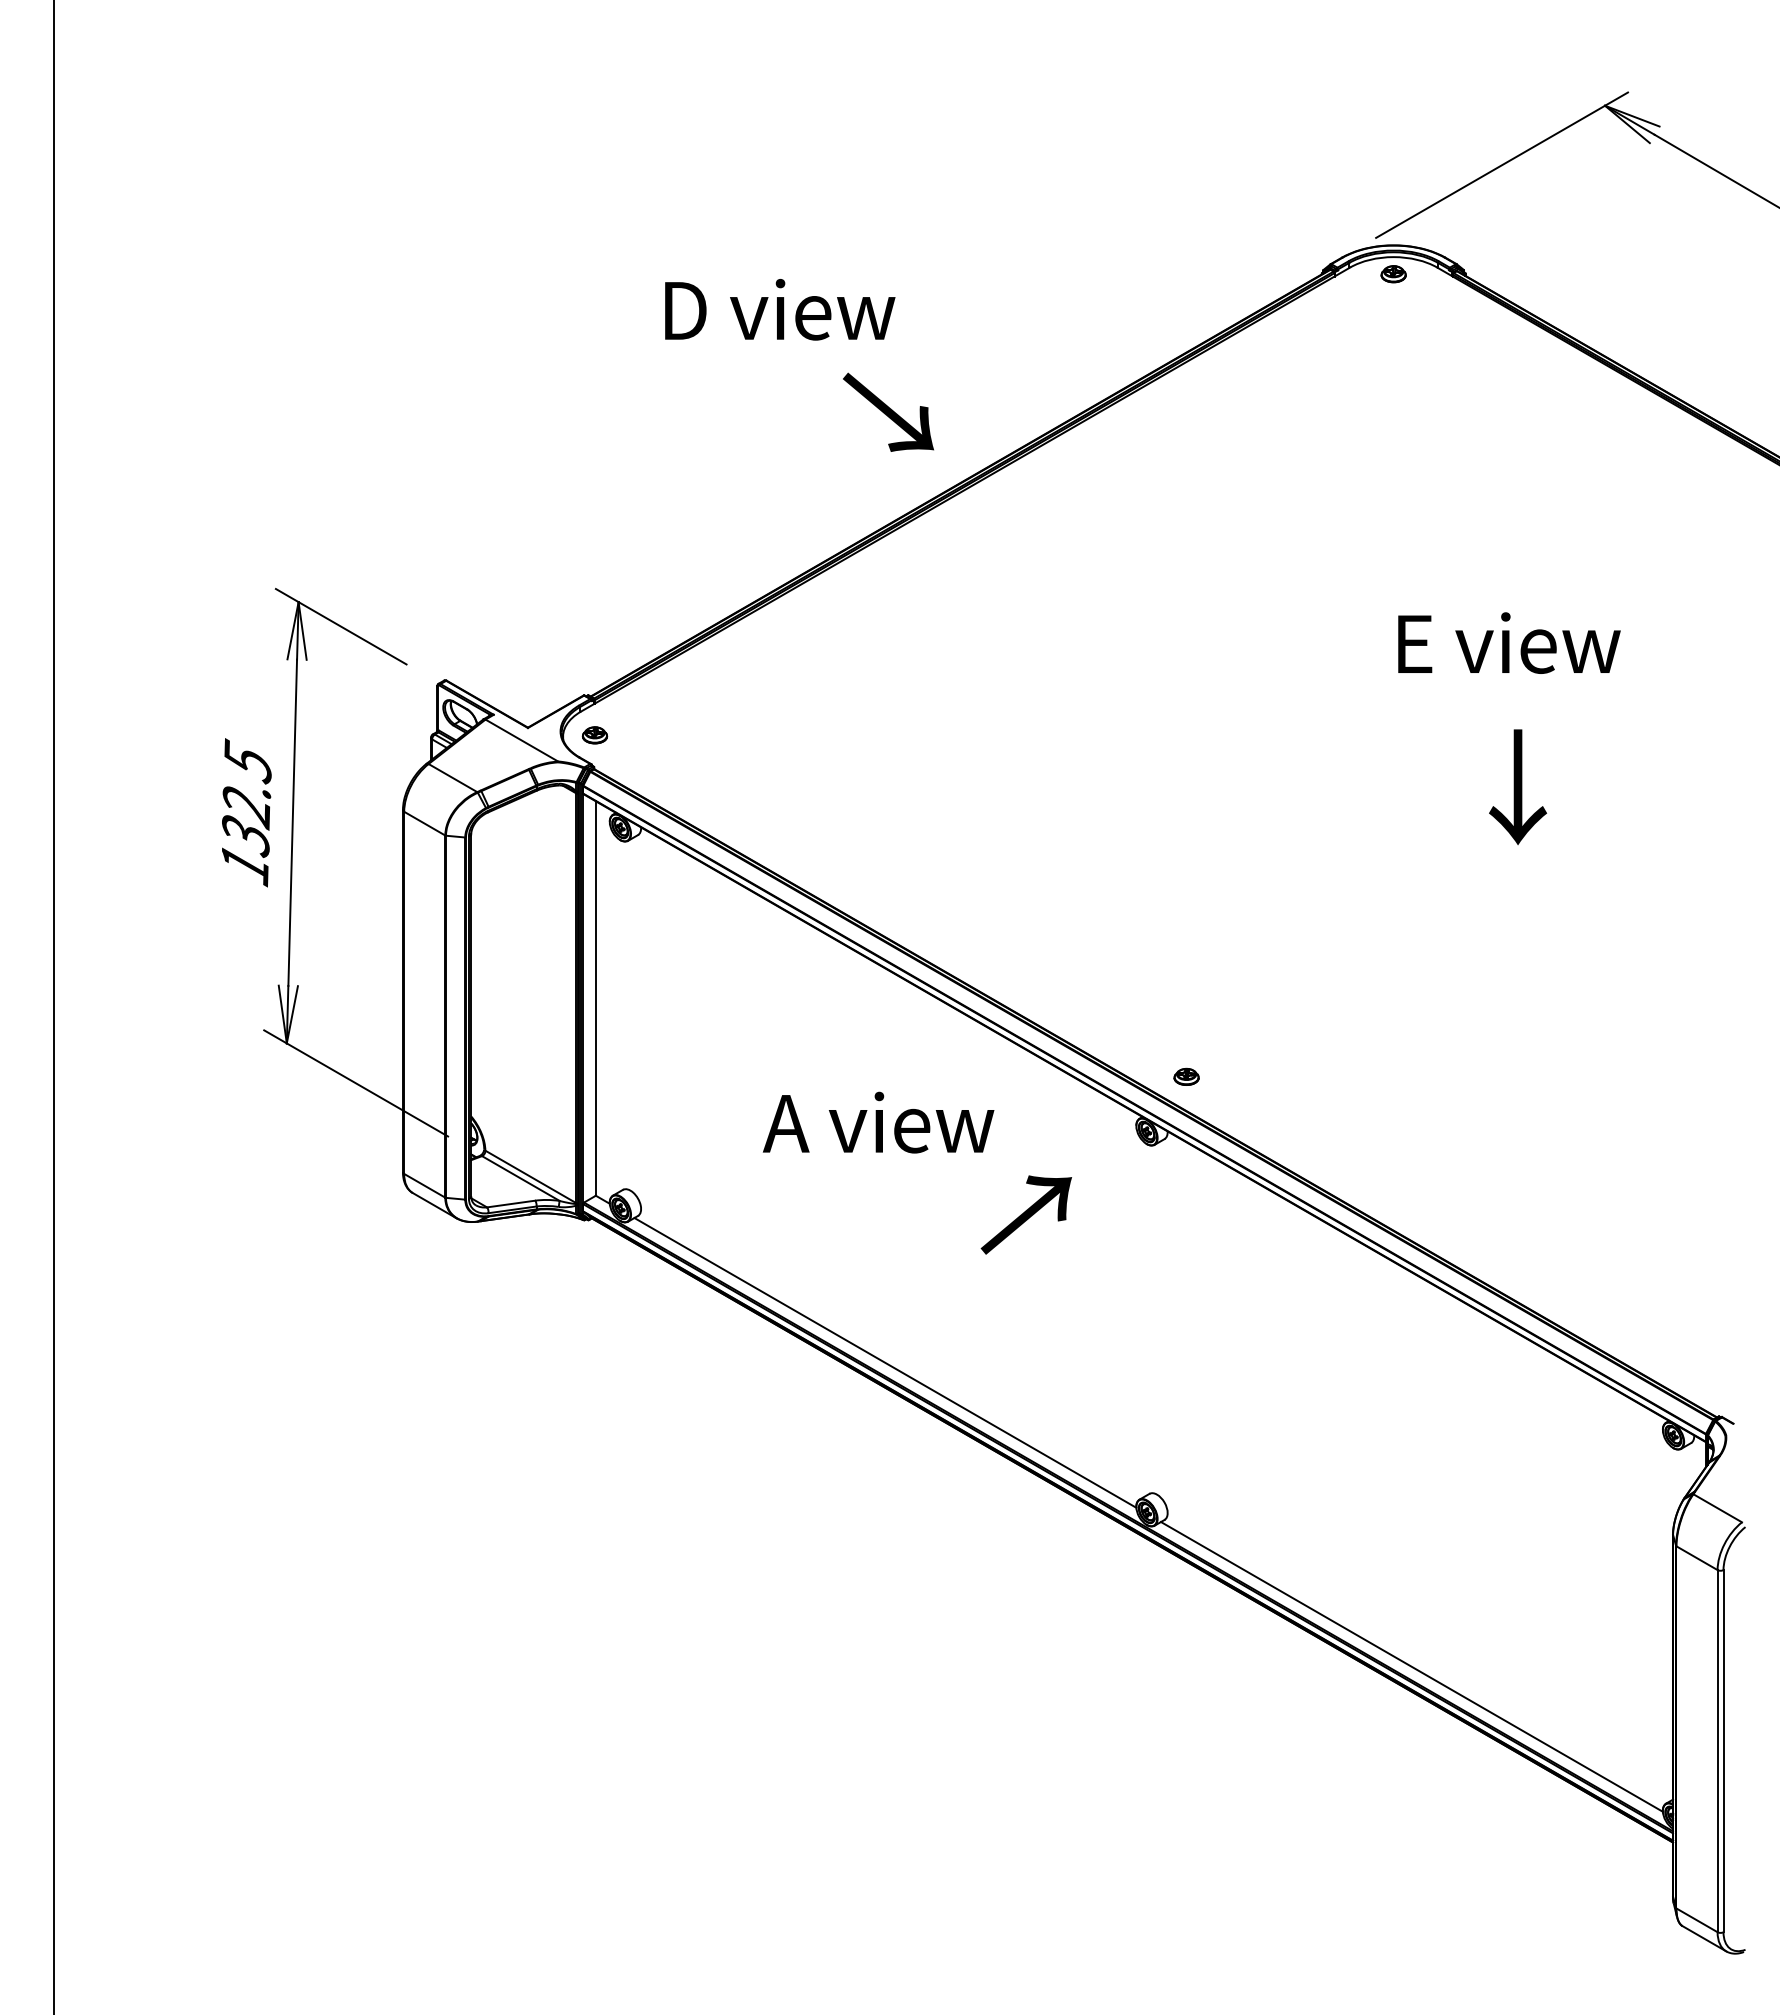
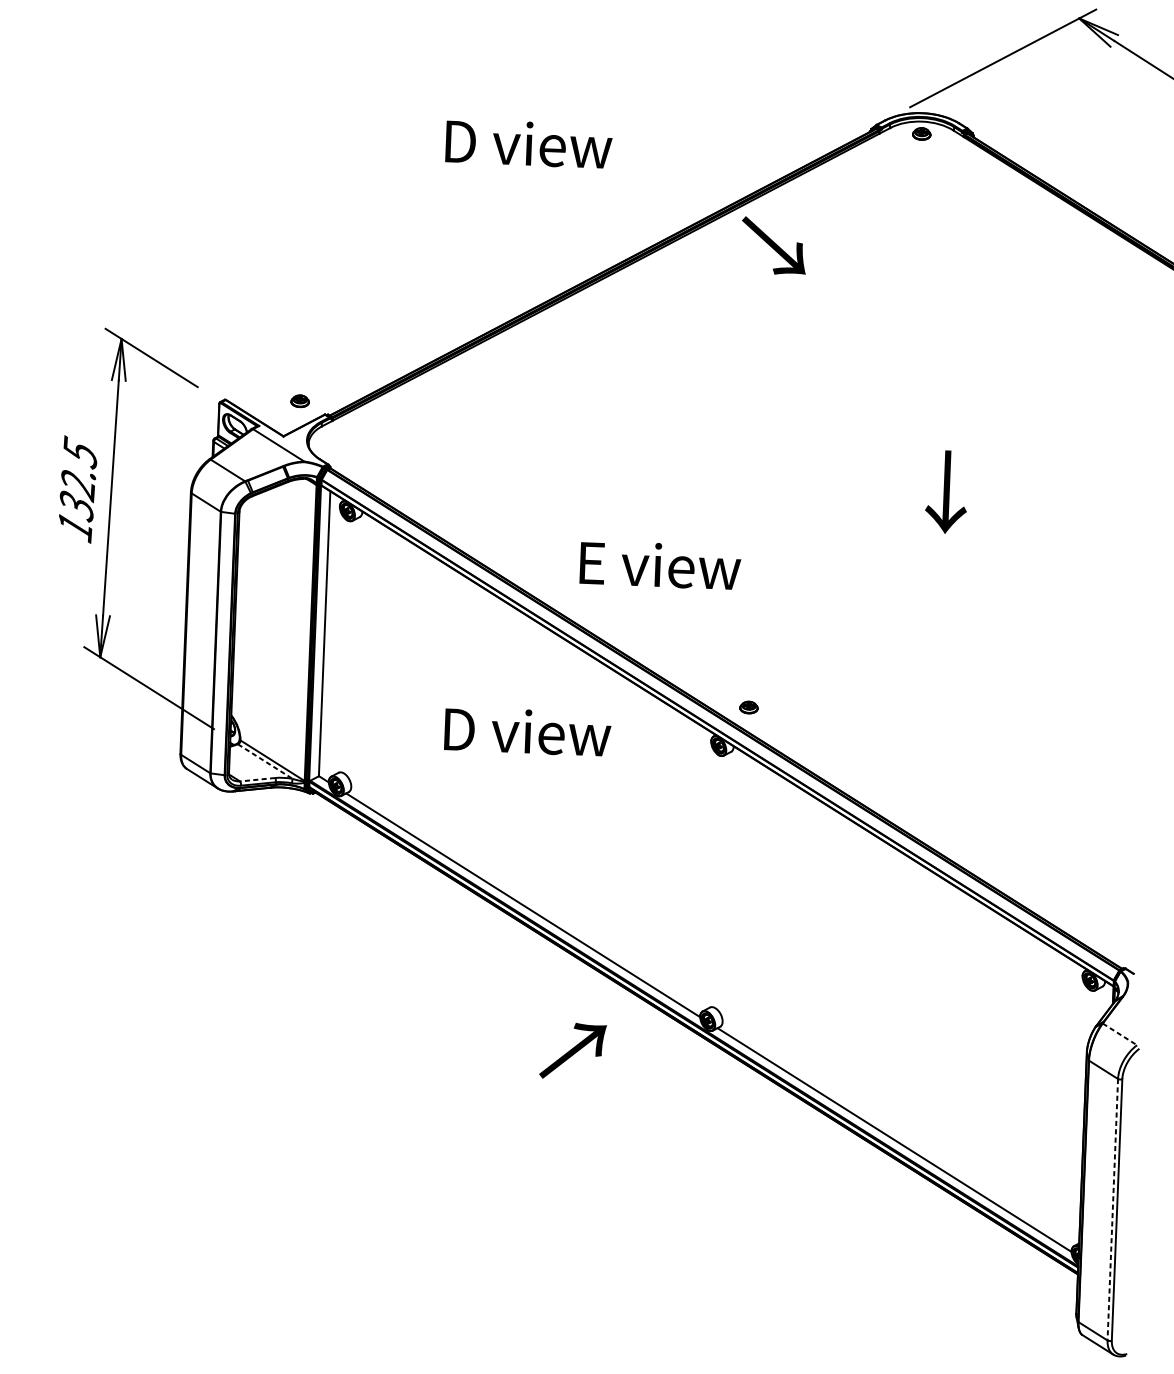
text: (780, 309) -> (529, 143), moved
text: (888, 411) -> (773, 245), moved
text: (1509, 642) -> (660, 564), moved
part: (594, 735) -> (299, 401), moved
text: (1517, 787) -> (946, 492), moved
text: (879, 1122) -> (525, 731), A view -> D view
line: (520, 1178) -> (265, 761), solid -> dashed
line: (510, 1204) -> (257, 780), solid -> dashed
text: (1025, 1214) -> (572, 1050), moved
line: (1718, 1508) -> (1120, 1034), solid -> dashed
line: (1717, 1751) -> (1112, 1209), solid -> dashed

